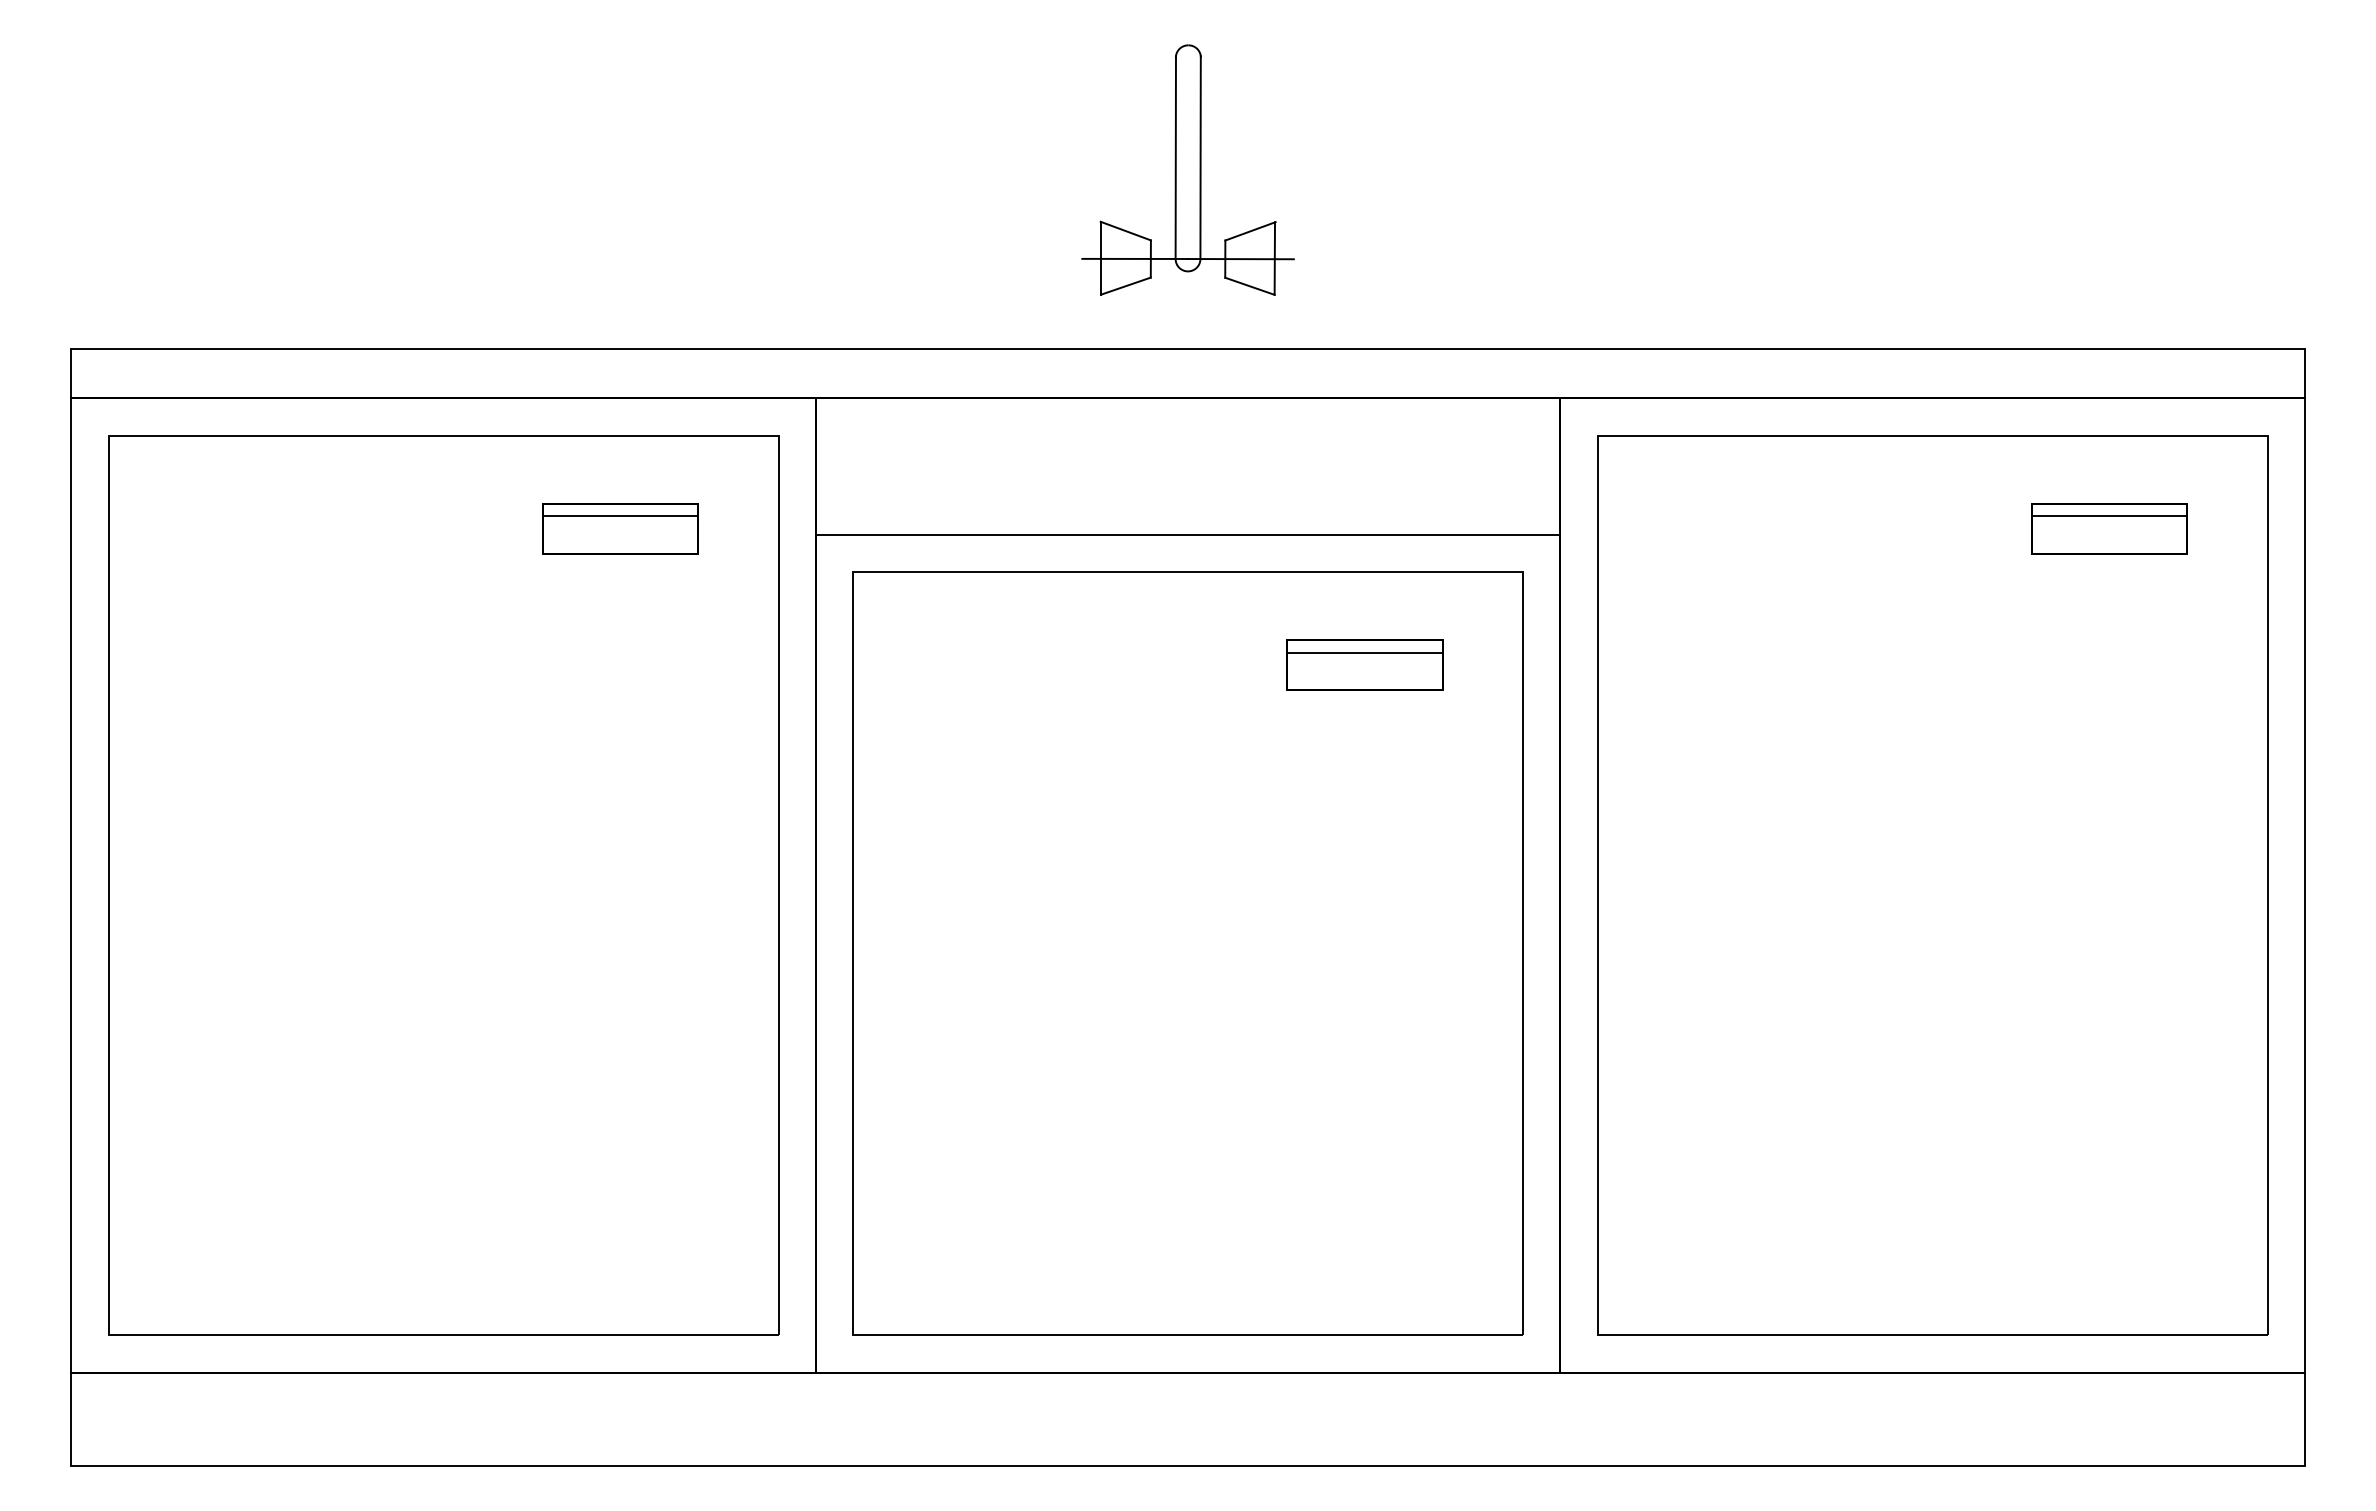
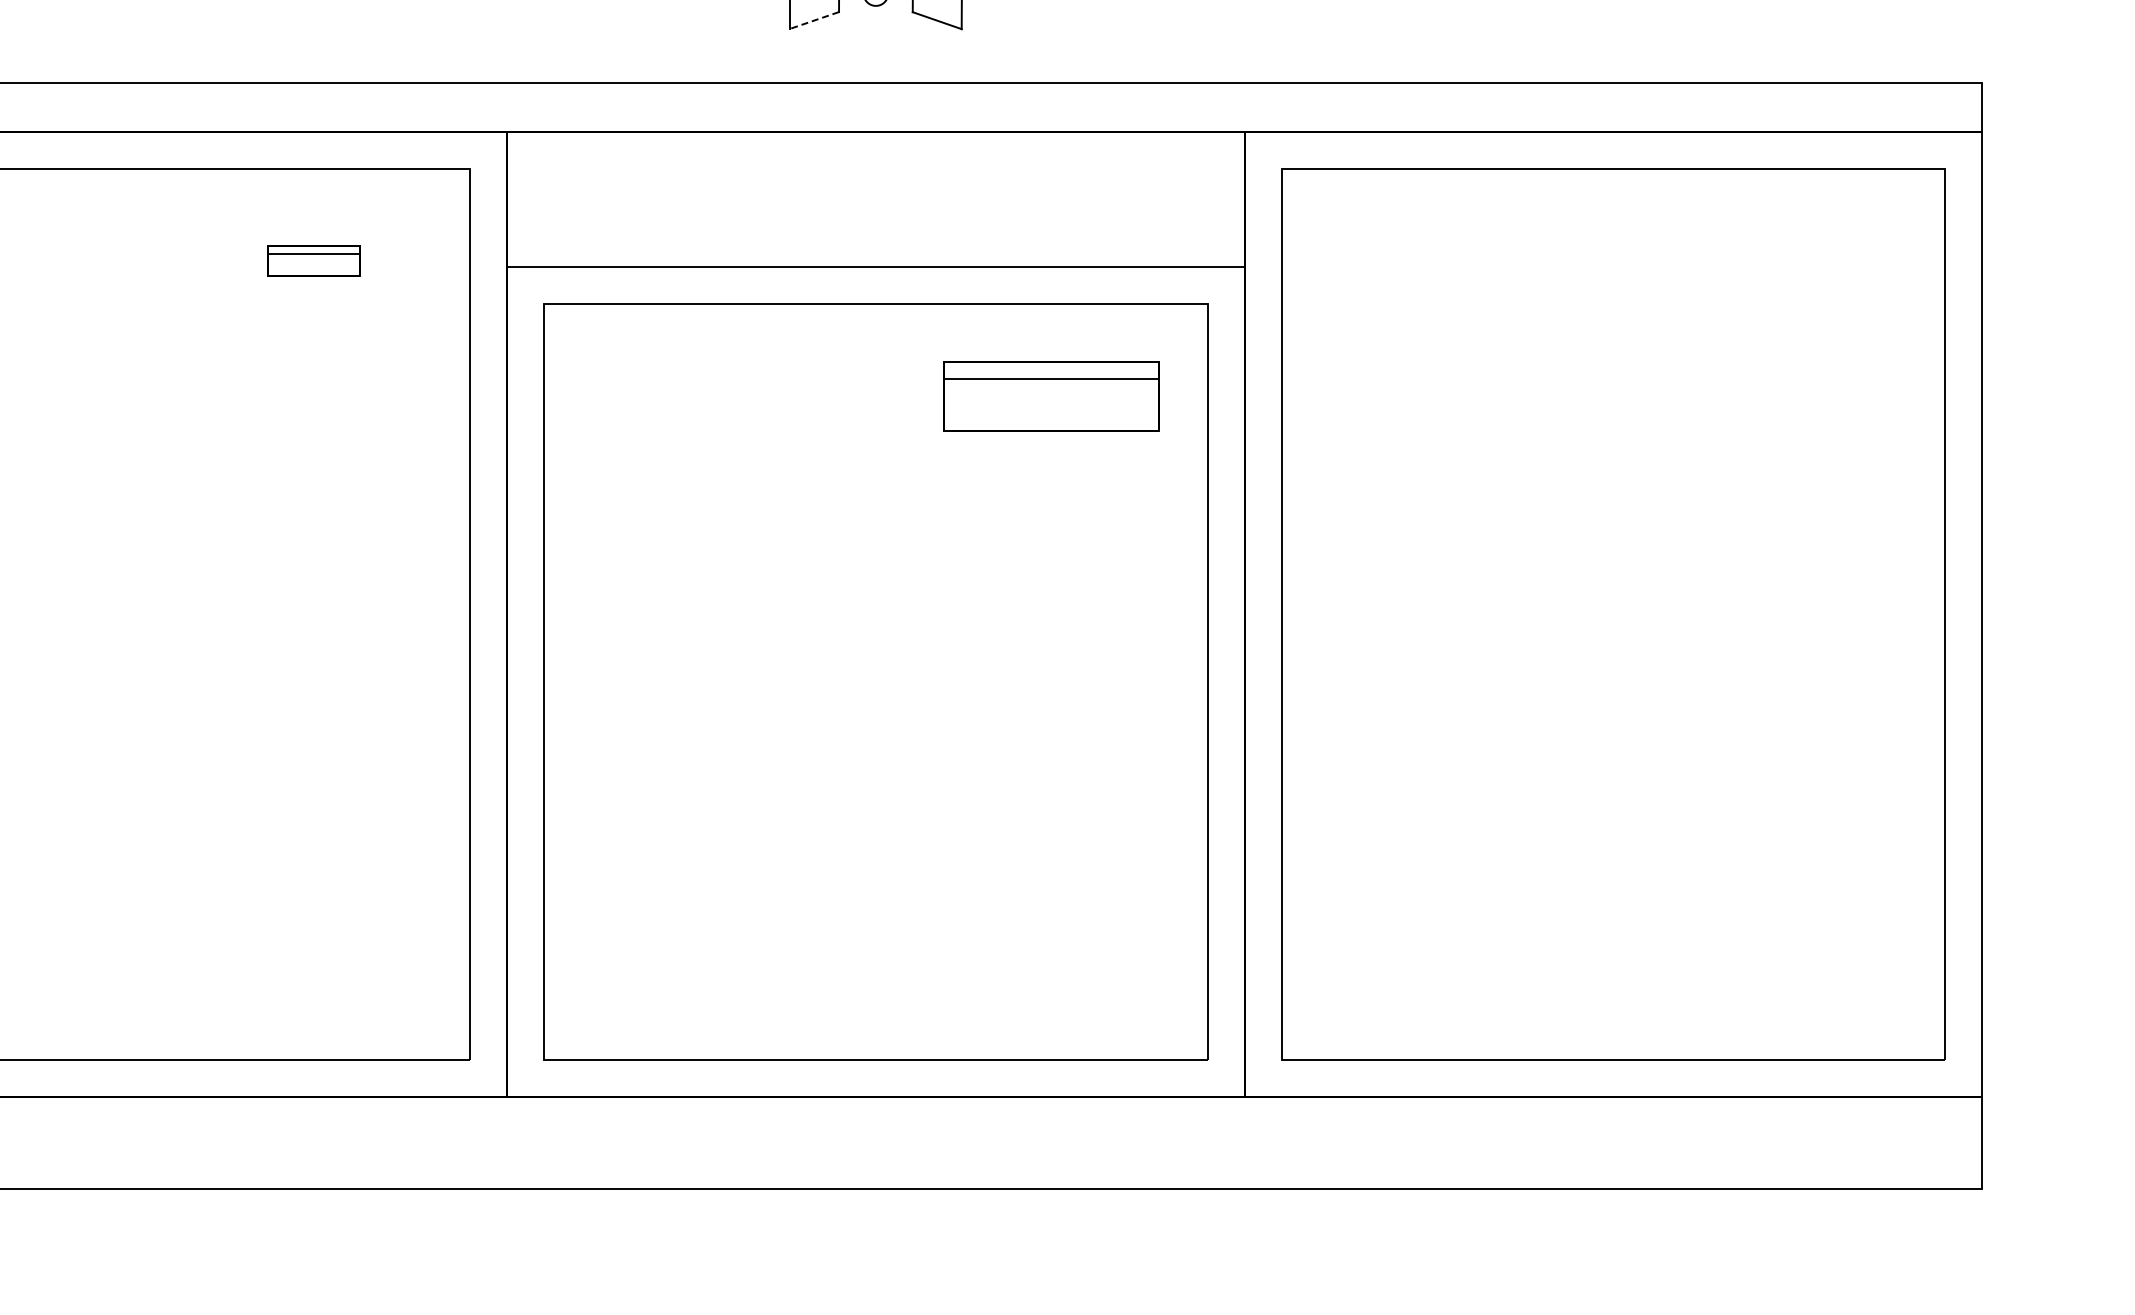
line: (1125, 286) -> (813, 20), solid -> dashed
part: (620, 528) -> (313, 260), size x0.6
part: (2109, 528) -> (1788, 260), removed
part: (1364, 664) -> (1050, 395), size x1.4

